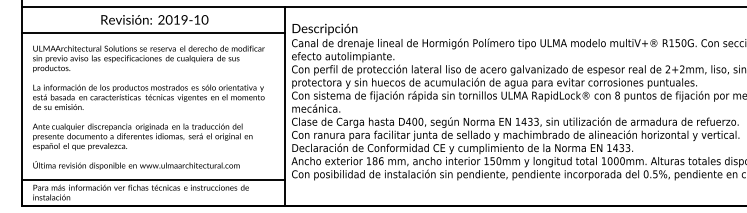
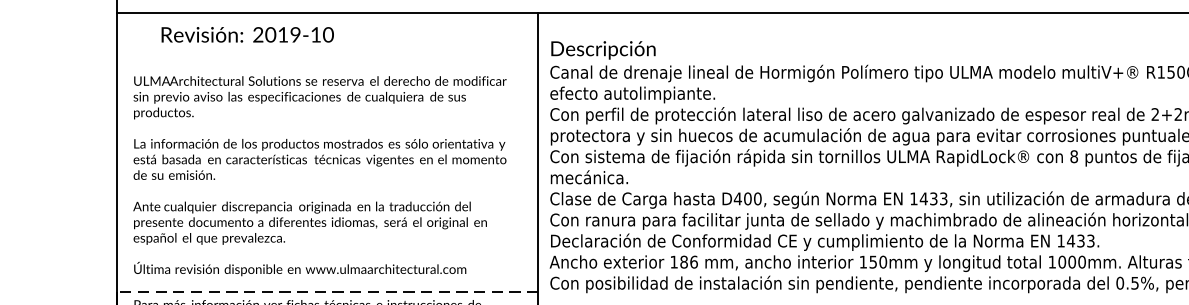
text: (154, 19) -> (247, 34), moved
line: (153, 33) -> (327, 56), removed
line: (152, 179) -> (325, 291), solid -> dashed

